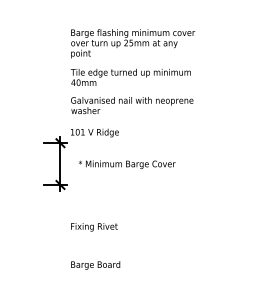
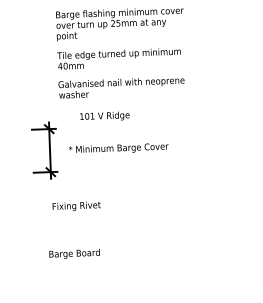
text: (94, 132) -> (104, 116), moved
text: (94, 227) -> (76, 206), moved
text: (95, 265) -> (74, 254), moved

